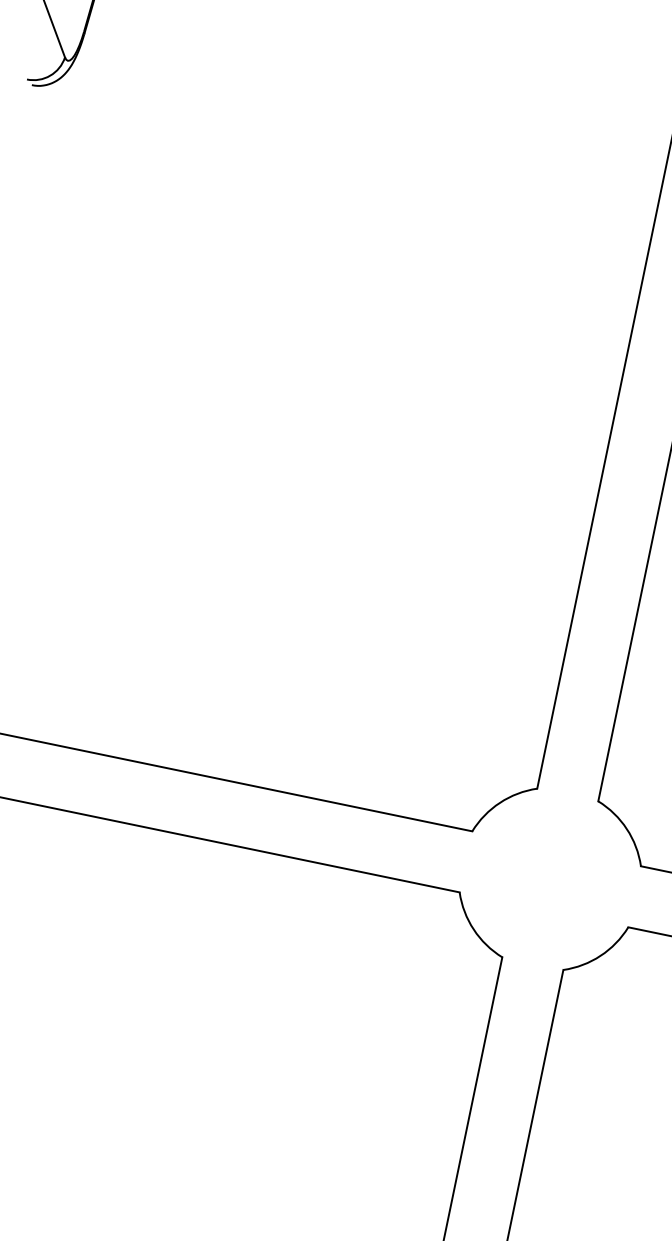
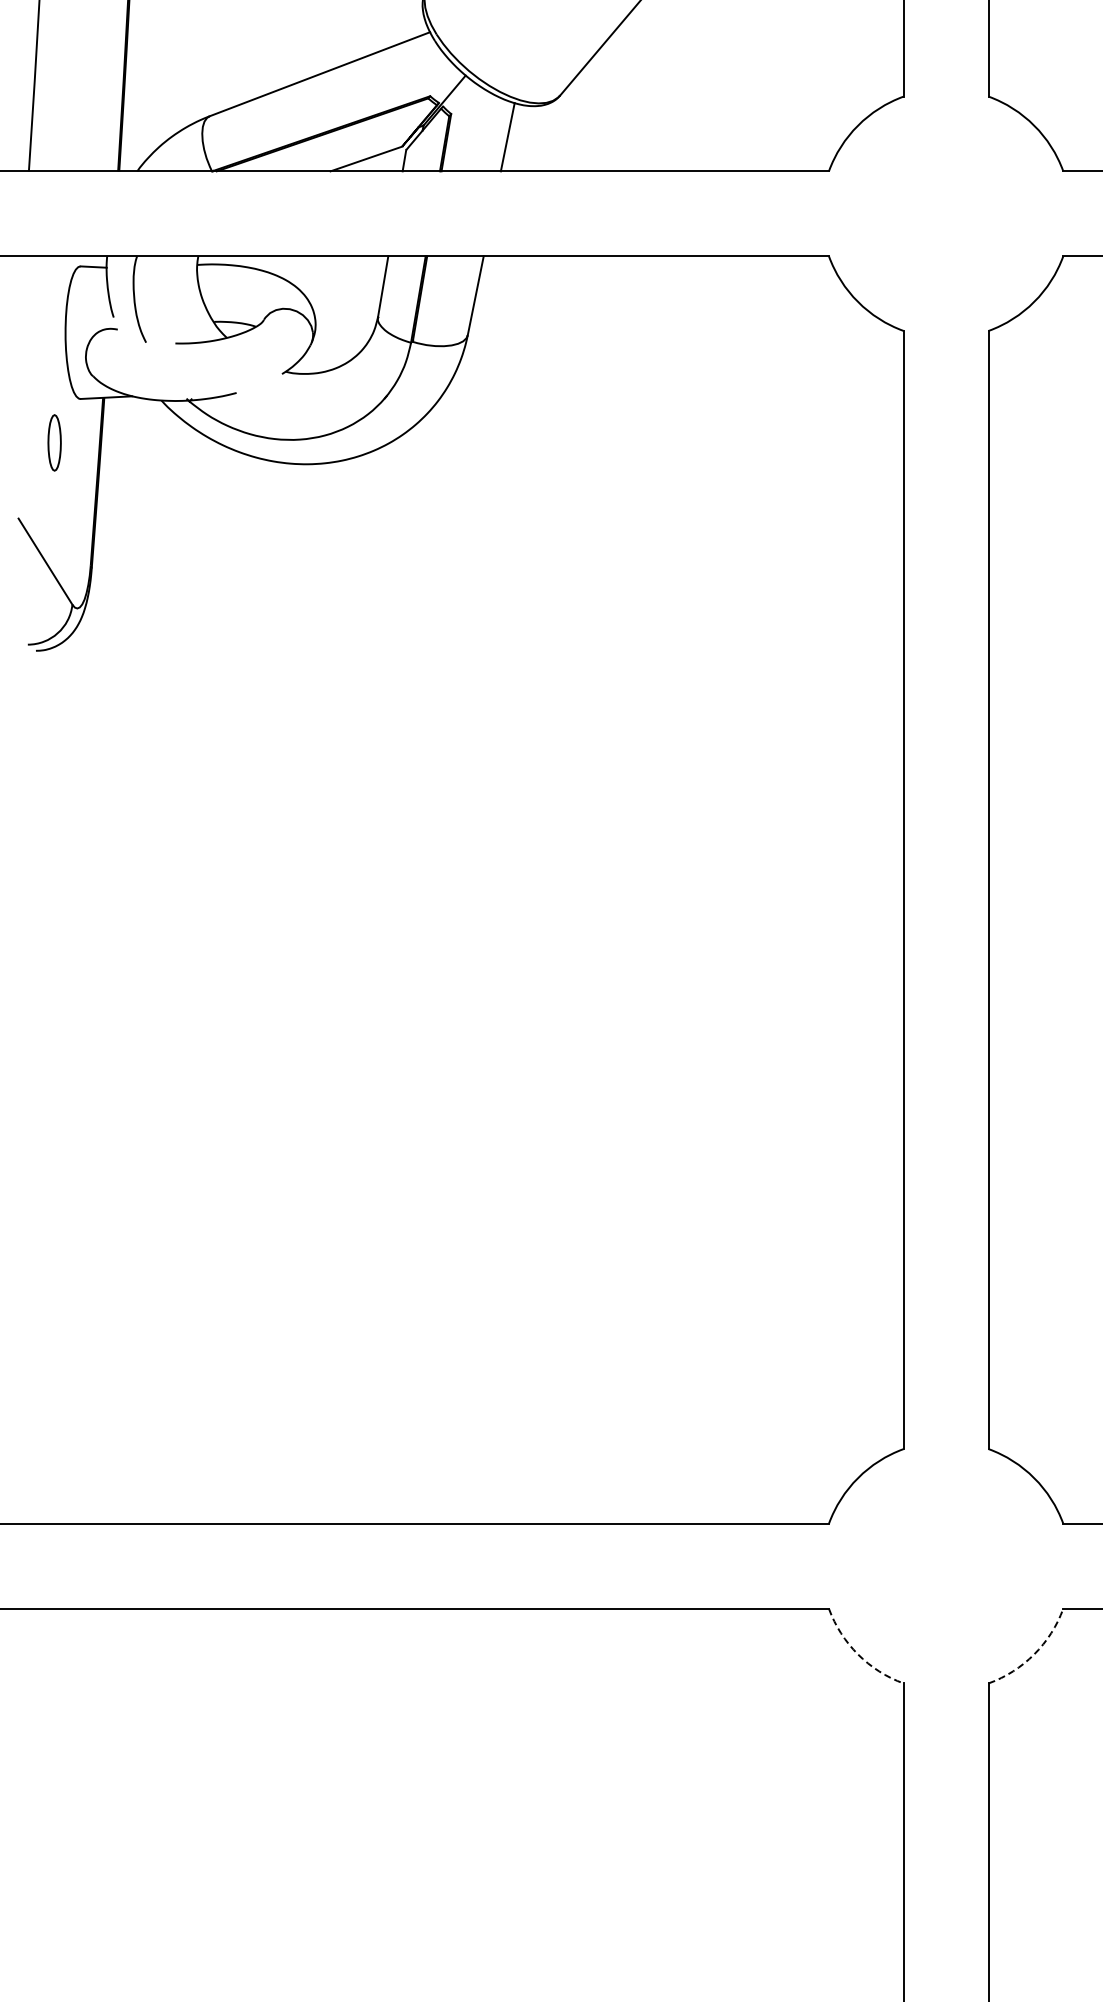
arc: (474, 929) -> (858, 1654), solid -> dashed
arc: (600, 955) -> (1034, 1654), solid -> dashed

